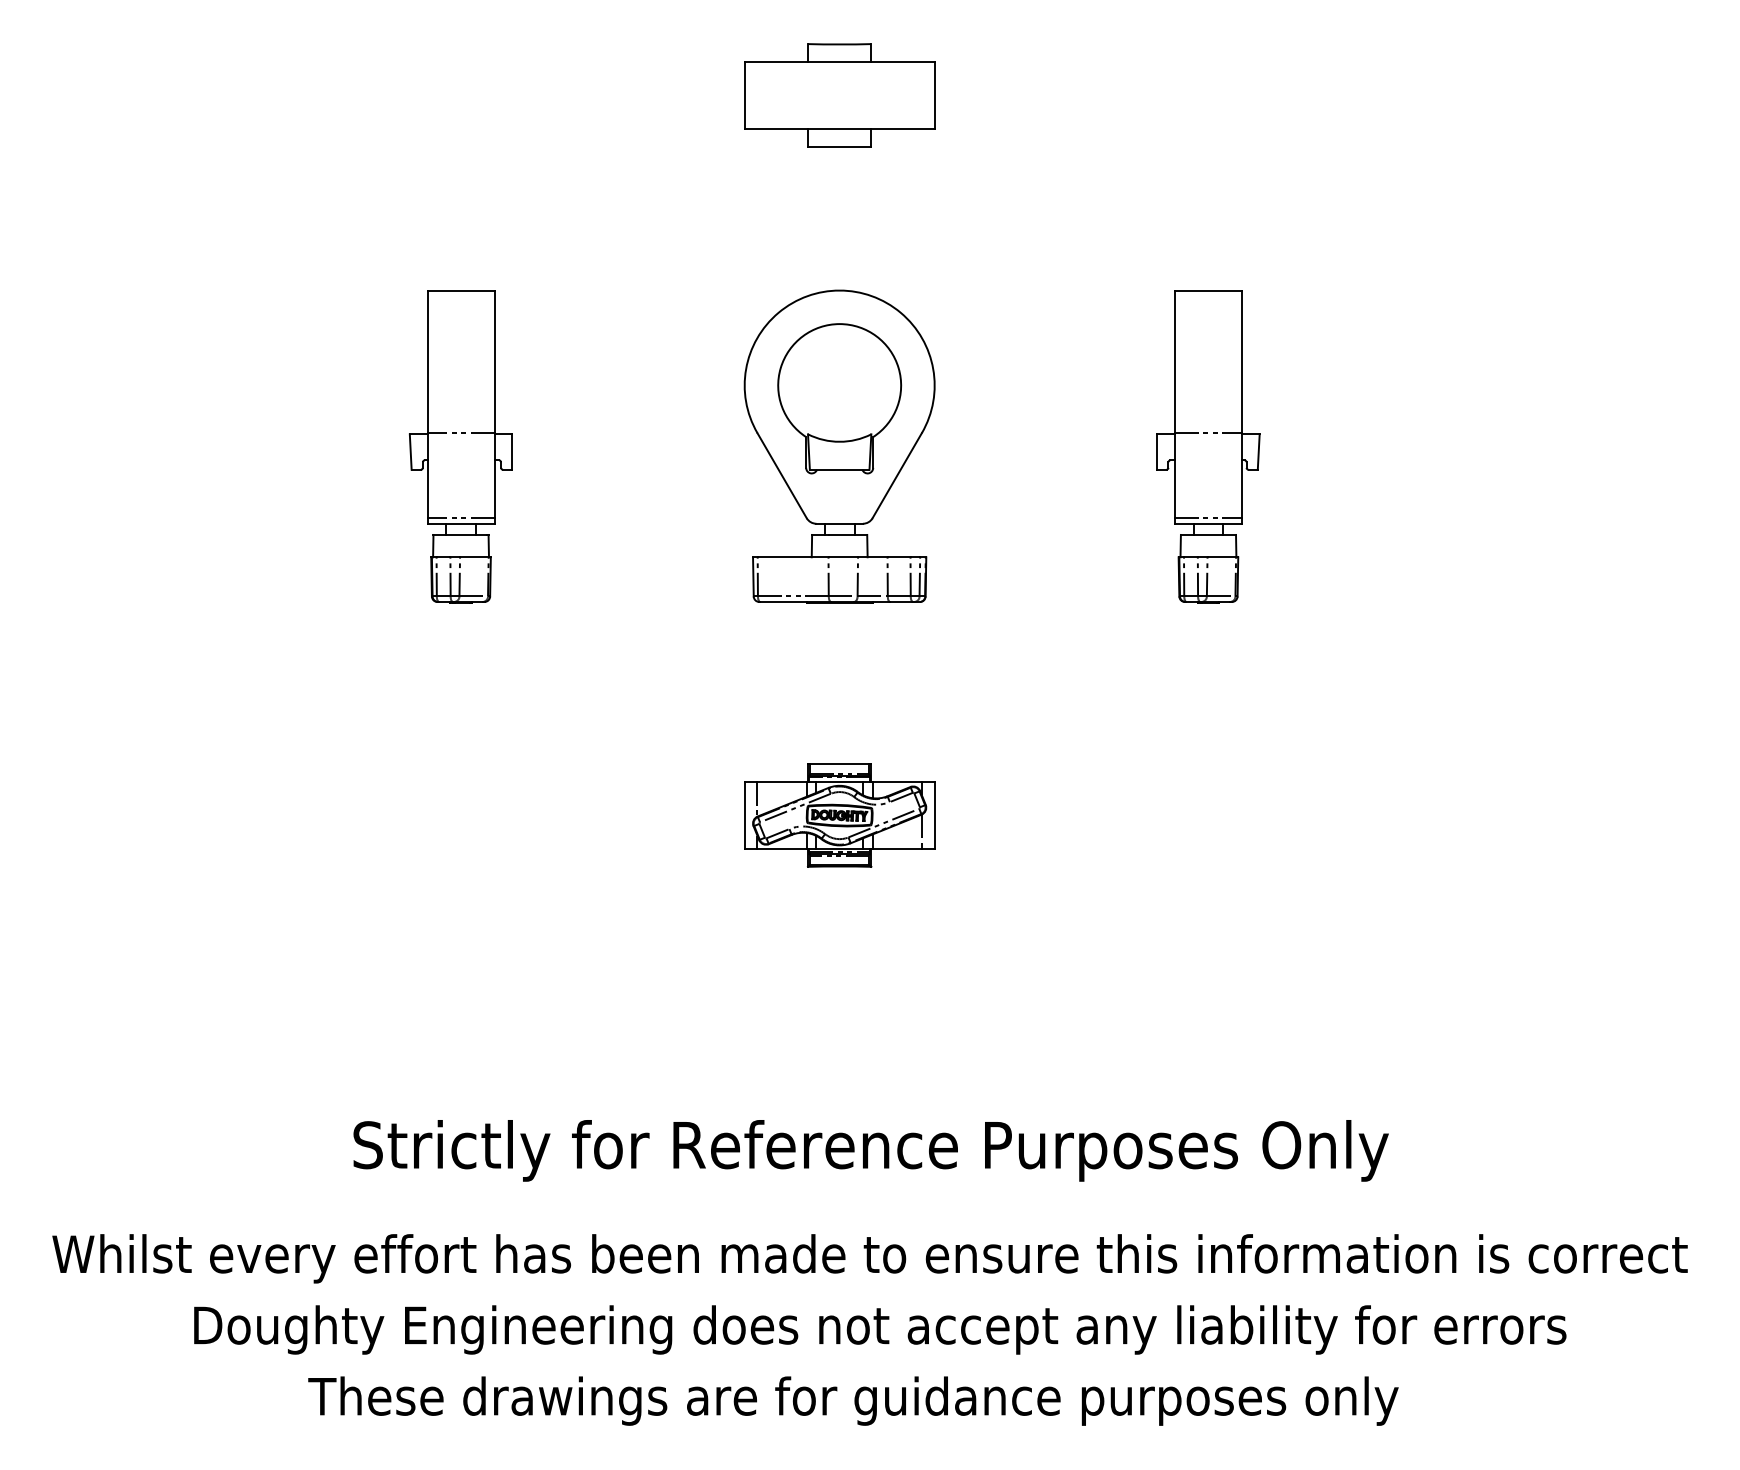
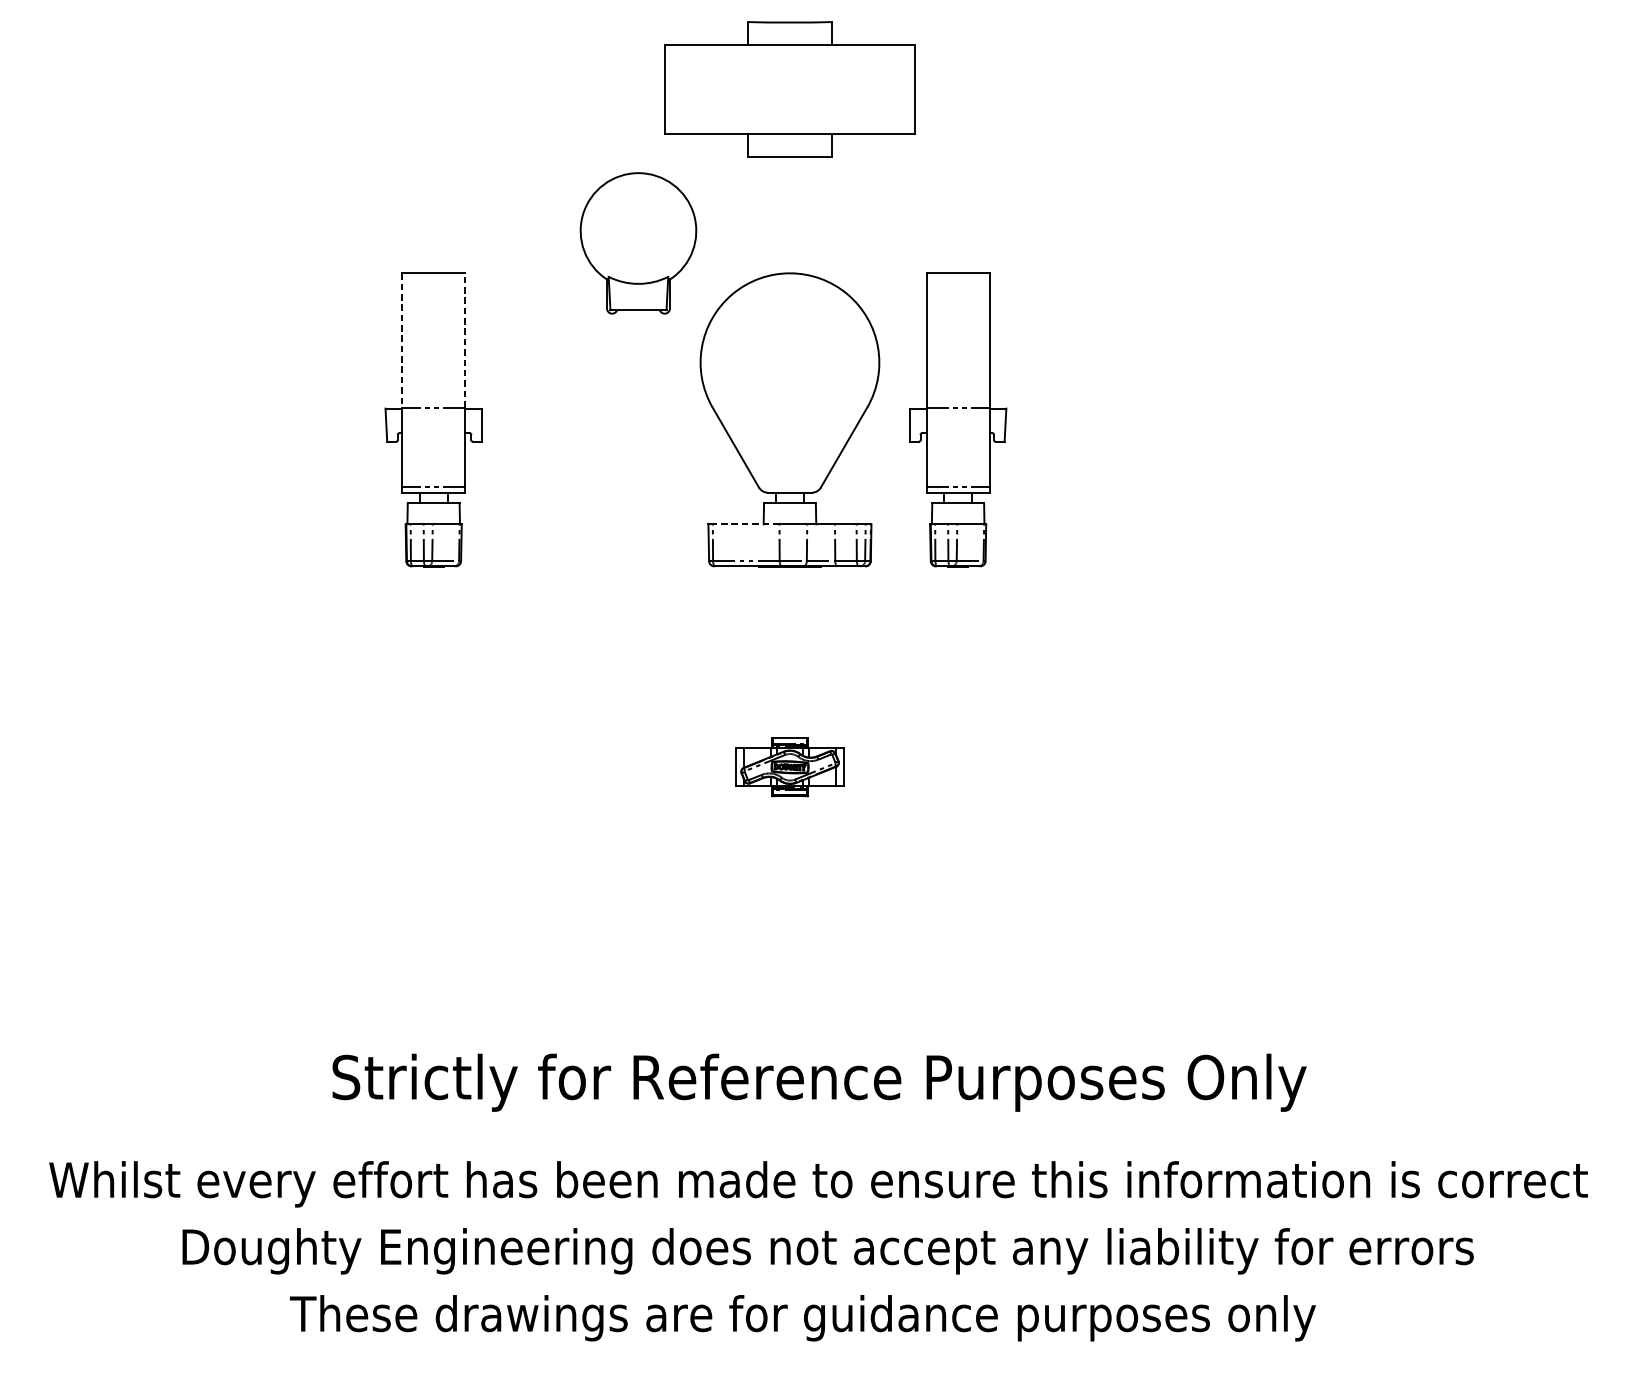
part: (839, 95) -> (789, 89), size x1.4
line: (494, 361) -> (465, 340), solid -> dashed
line: (427, 362) -> (402, 341), solid -> dashed
part: (839, 398) -> (638, 243), moved
part: (1208, 446) -> (958, 420), moved
line: (792, 557) -> (745, 524), solid -> dashed
part: (839, 815) -> (789, 767), size x0.6

